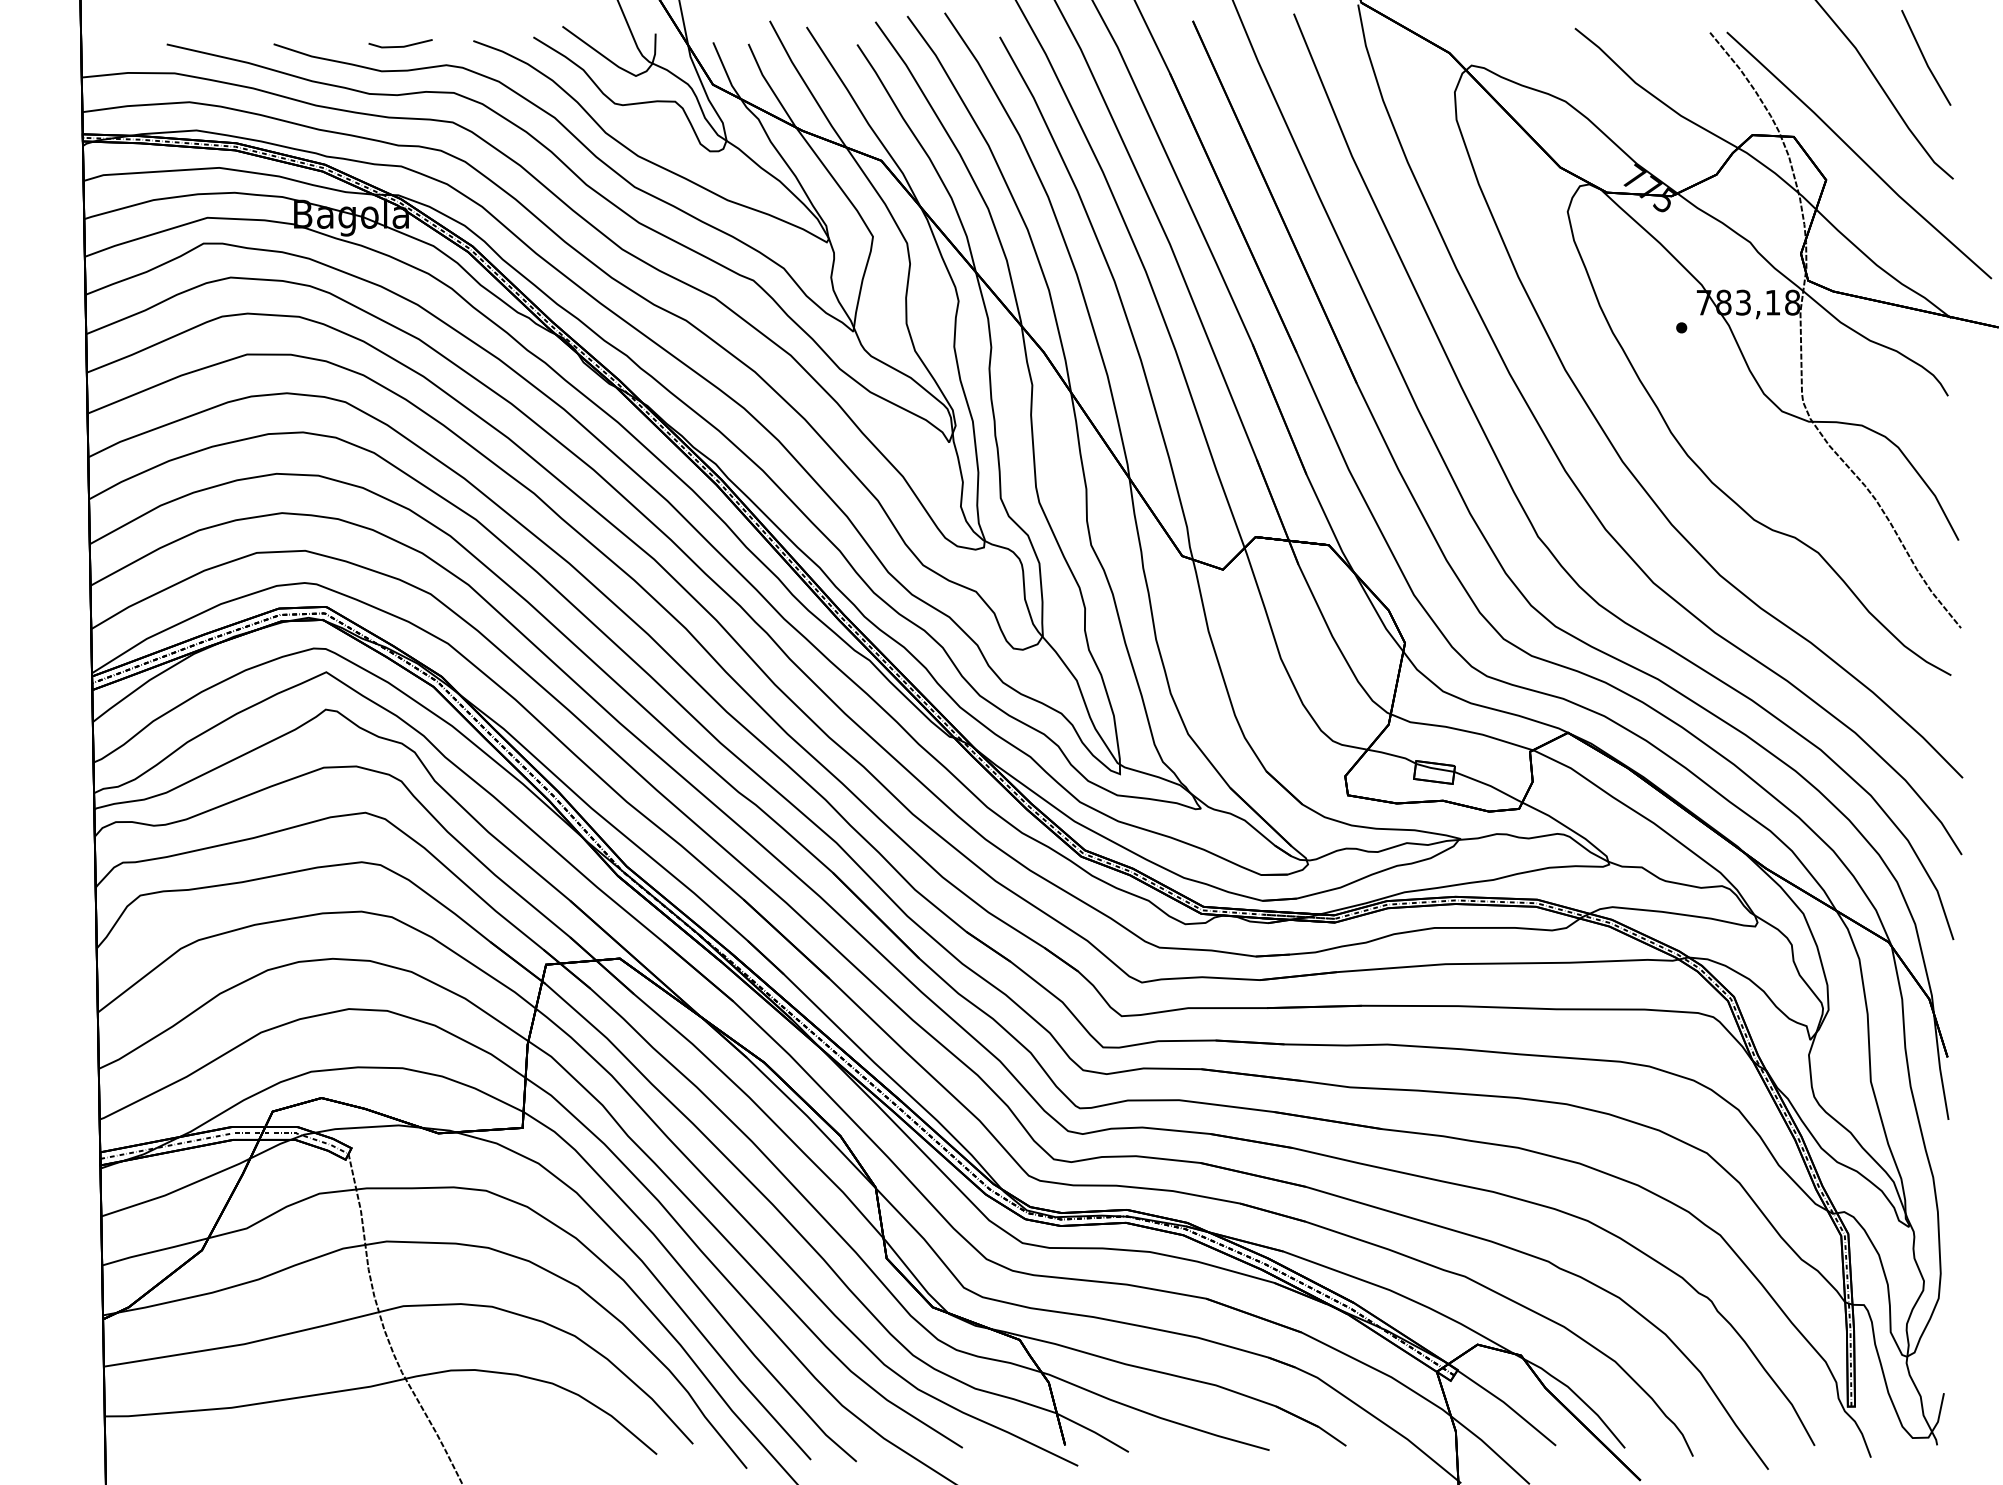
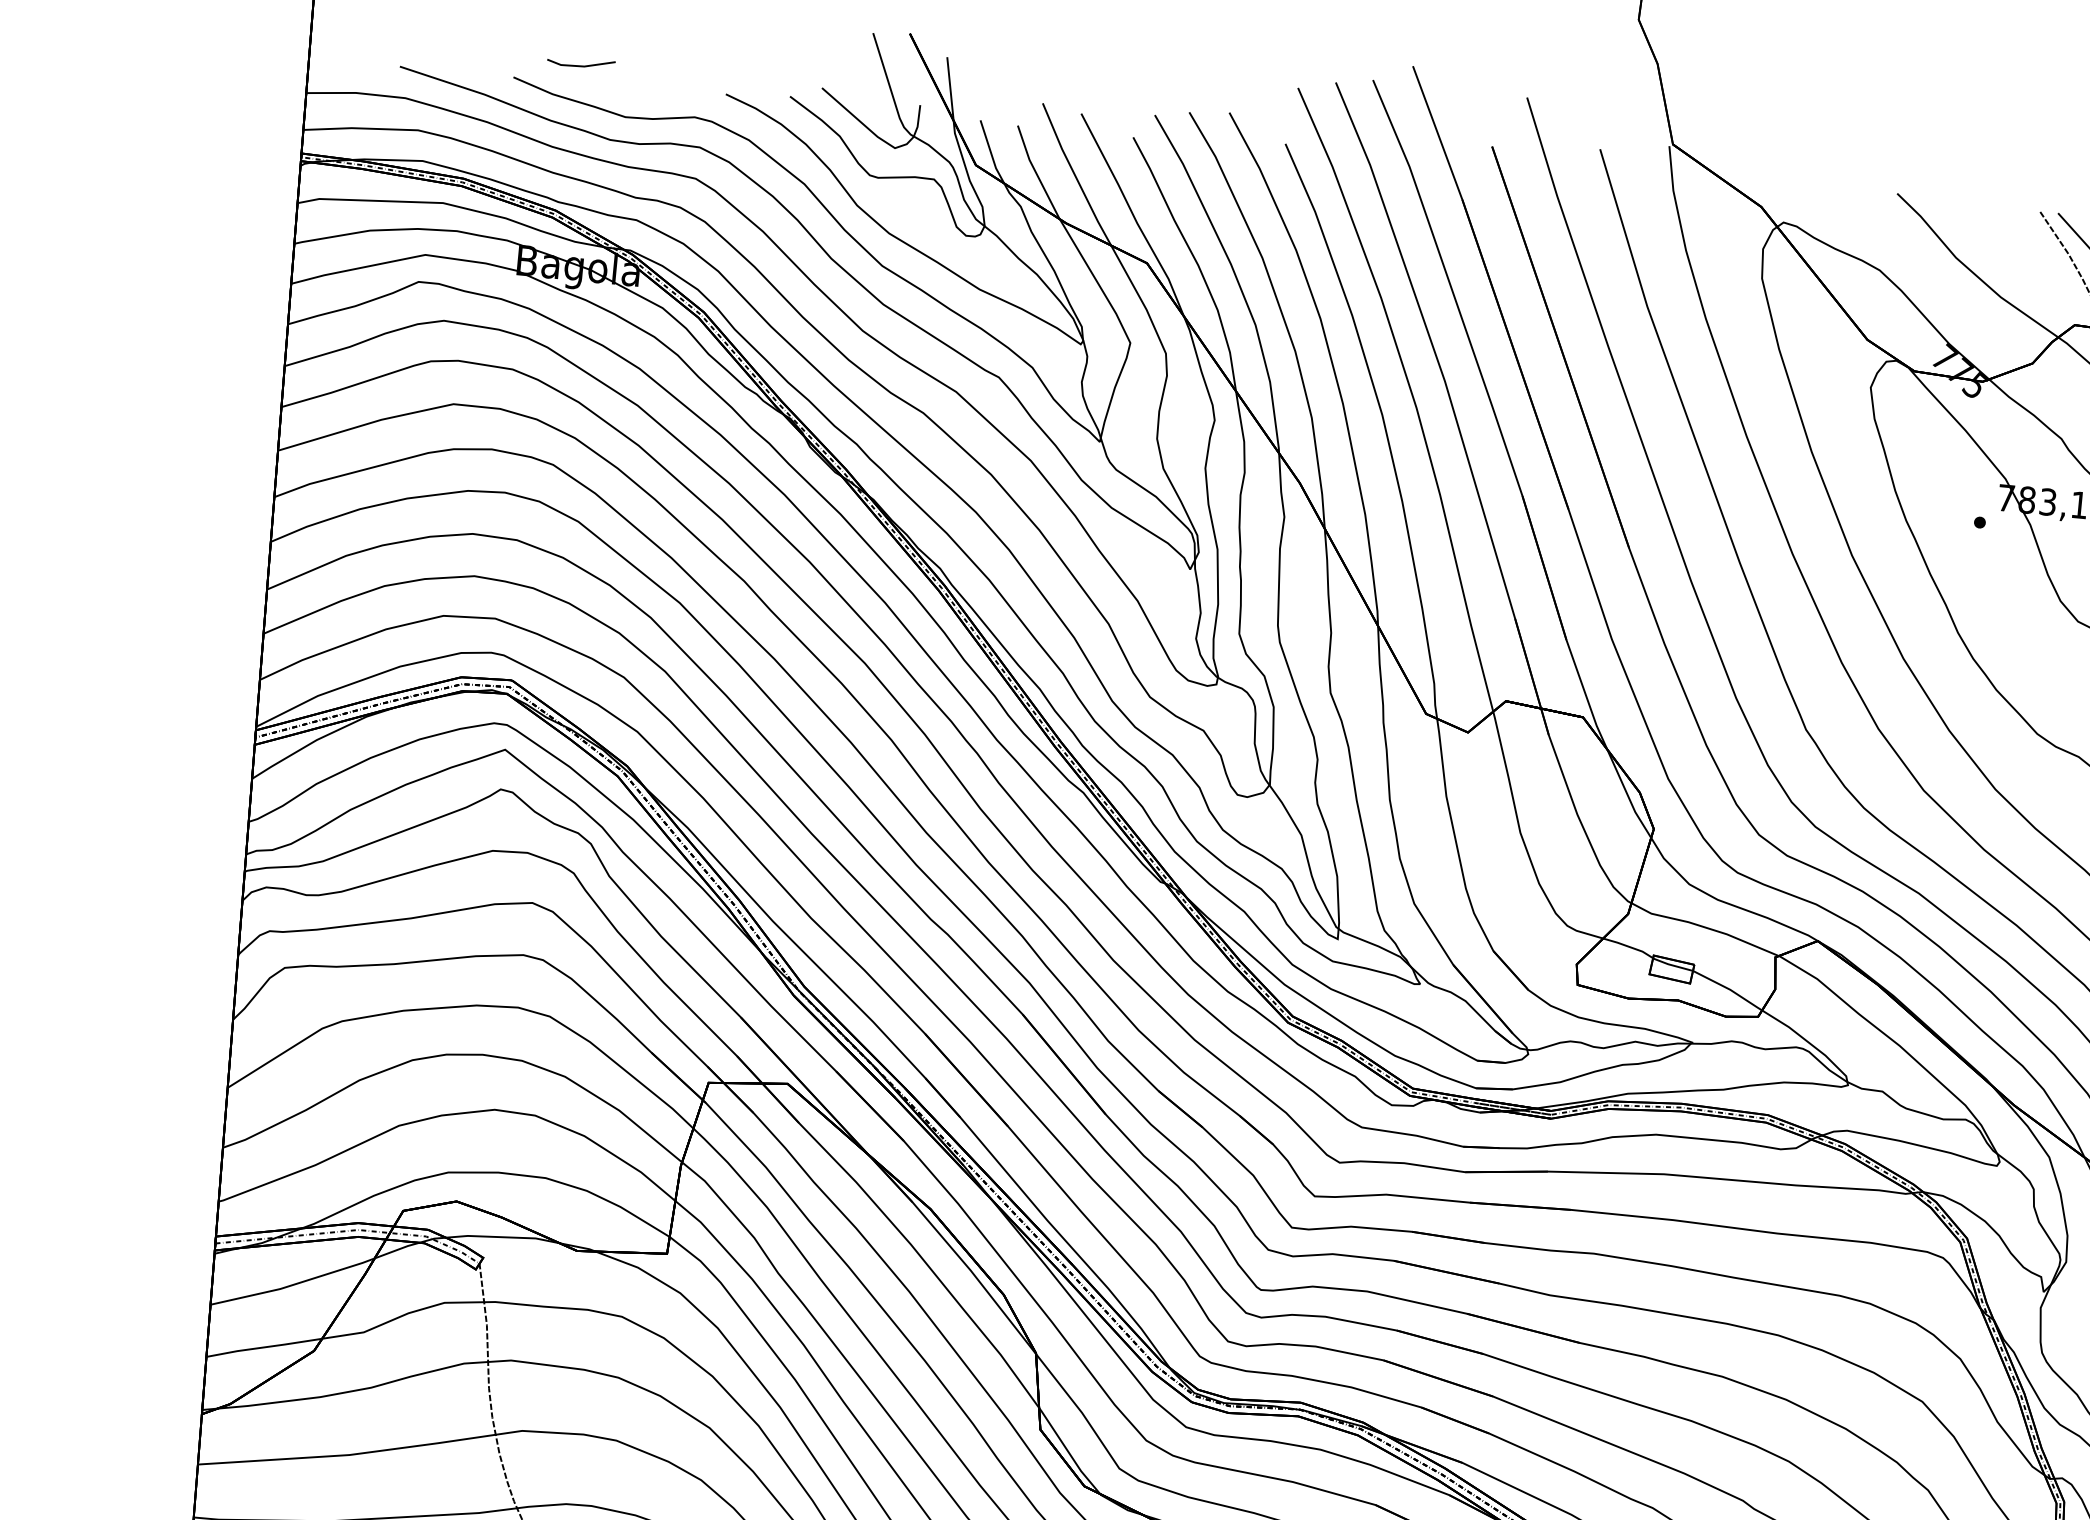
line: (402, 45) -> (583, 65), moved

